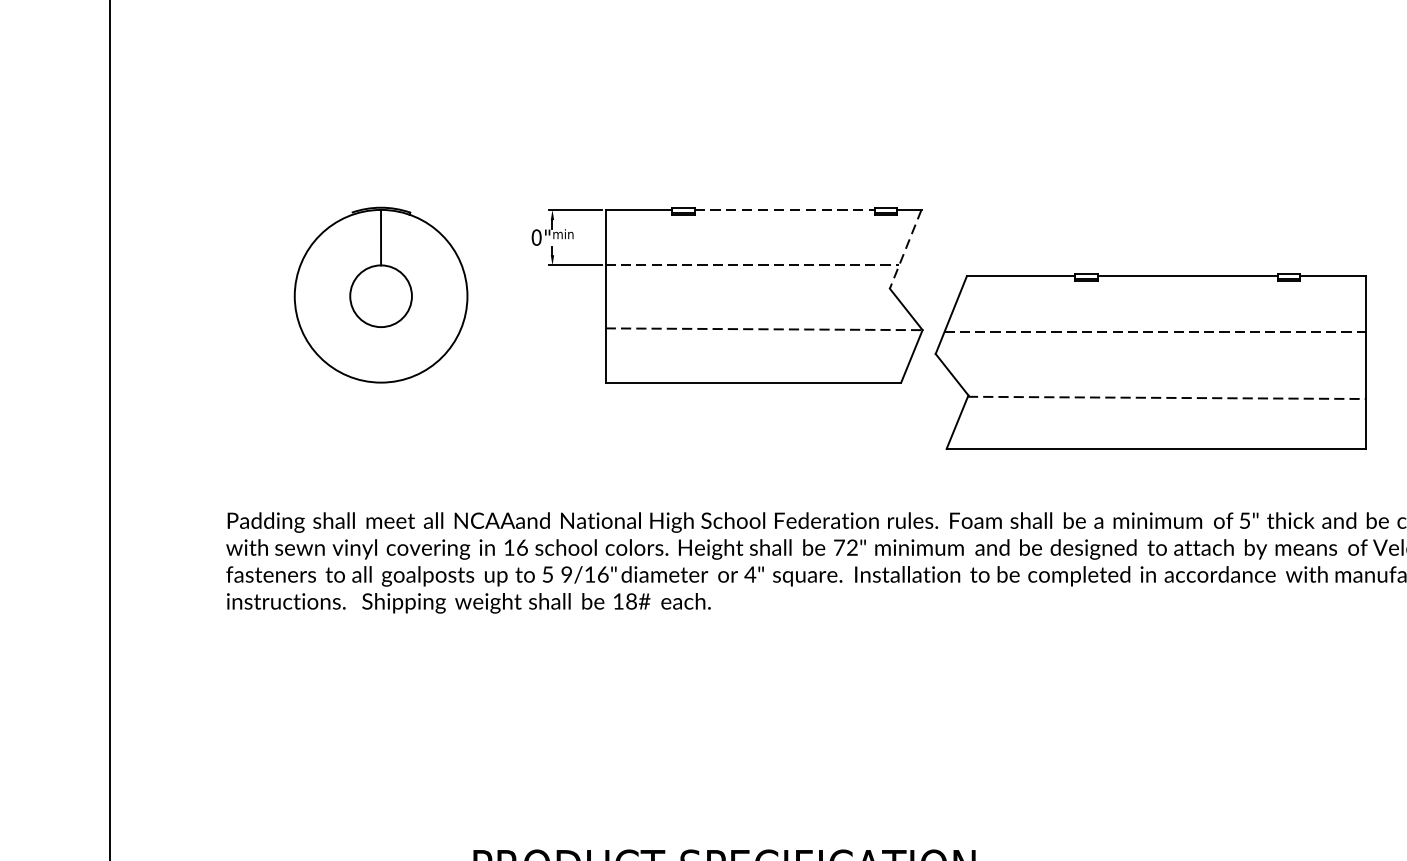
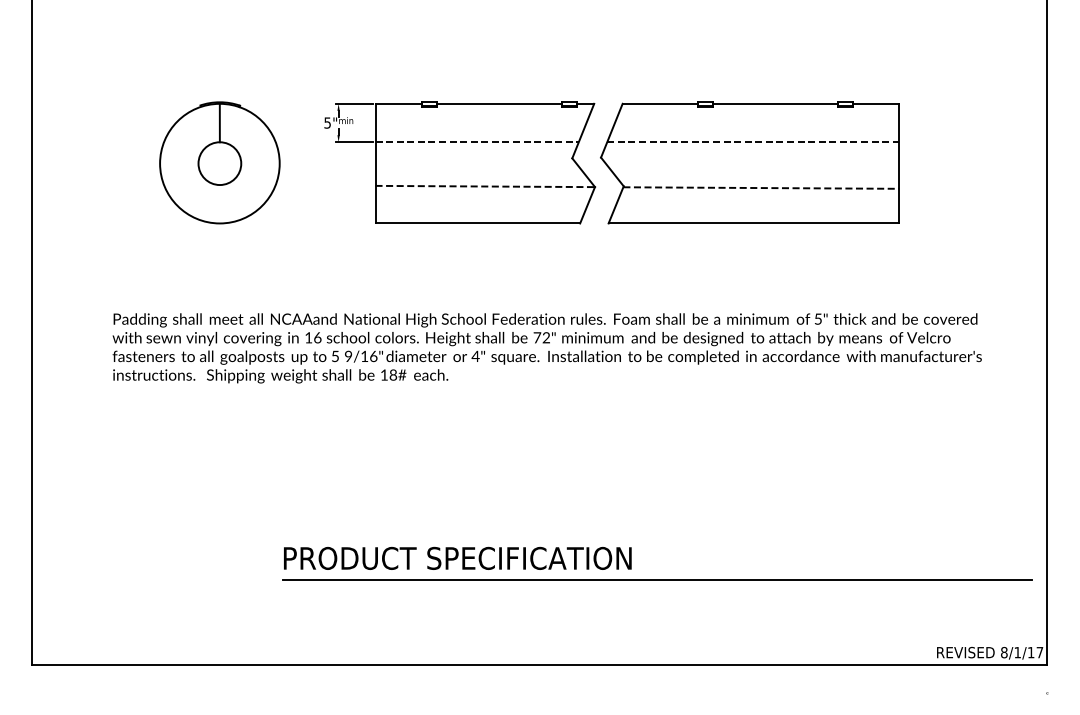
line: (784, 209) -> (499, 103), dashed -> solid
text: (536, 236) -> (327, 122), 0" -> 5"
line: (906, 249) -> (583, 131), dashed -> solid
part: (1149, 361) -> (749, 162), moved

